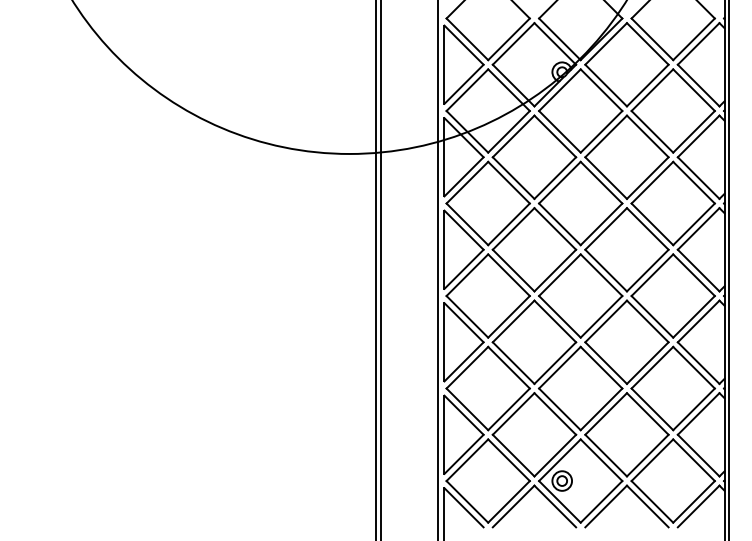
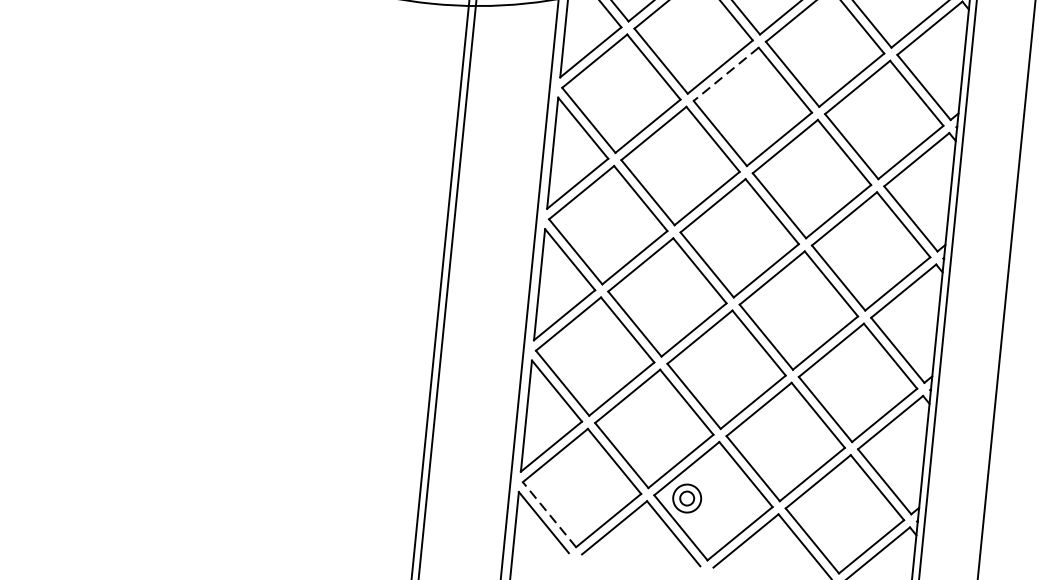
line: (559, 183) -> (725, 75), solid -> dashed
line: (467, 501) -> (549, 514), solid -> dashed

